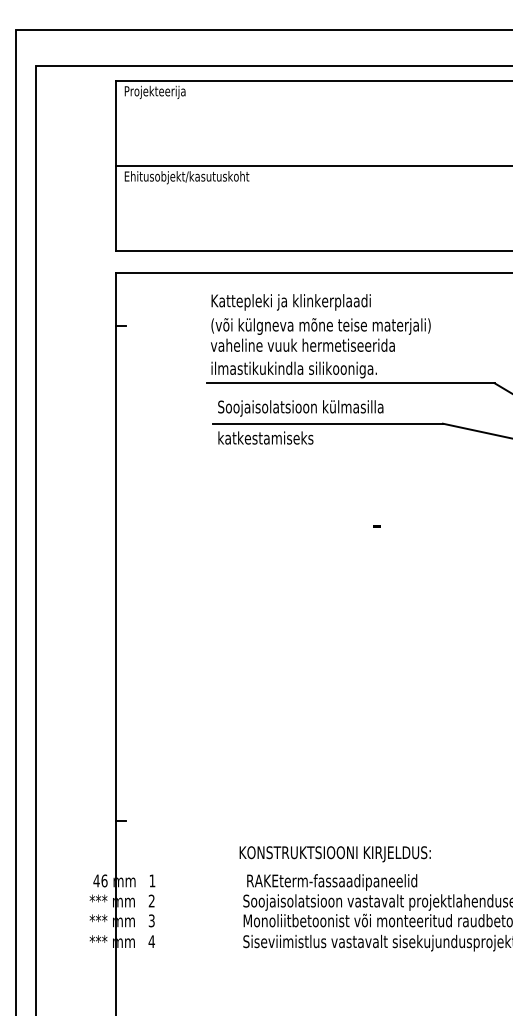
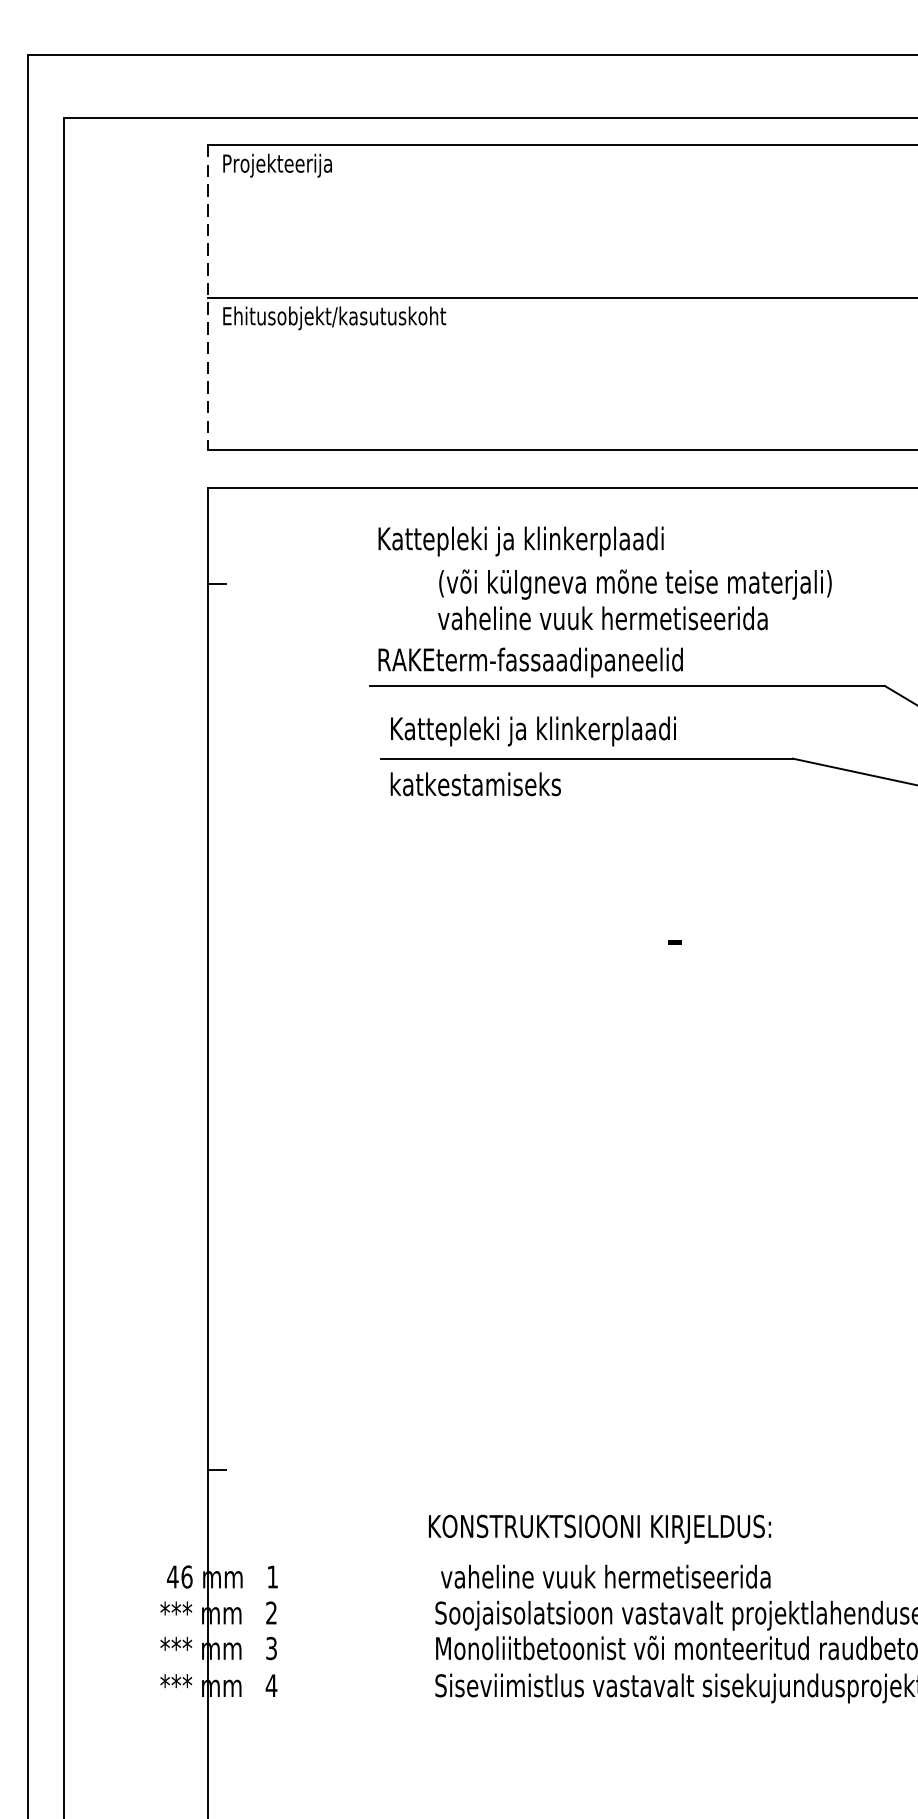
line: (116, 166) -> (208, 298), solid -> dashed
text: (320, 334) -> (634, 598), moved
text: (296, 369) -> (530, 661), ilmastikukindla silikooniga. -> RAKEterm-fassaadipaneelid
text: (300, 408) -> (537, 731), Soojaisolatsioon külmasilla -> Kattepleki ja klinkerplaadi
text: (338, 882) -> (605, 1579), RAKEterm-fassaadipaneelid -> vaheline vuuk hermetiseerida

